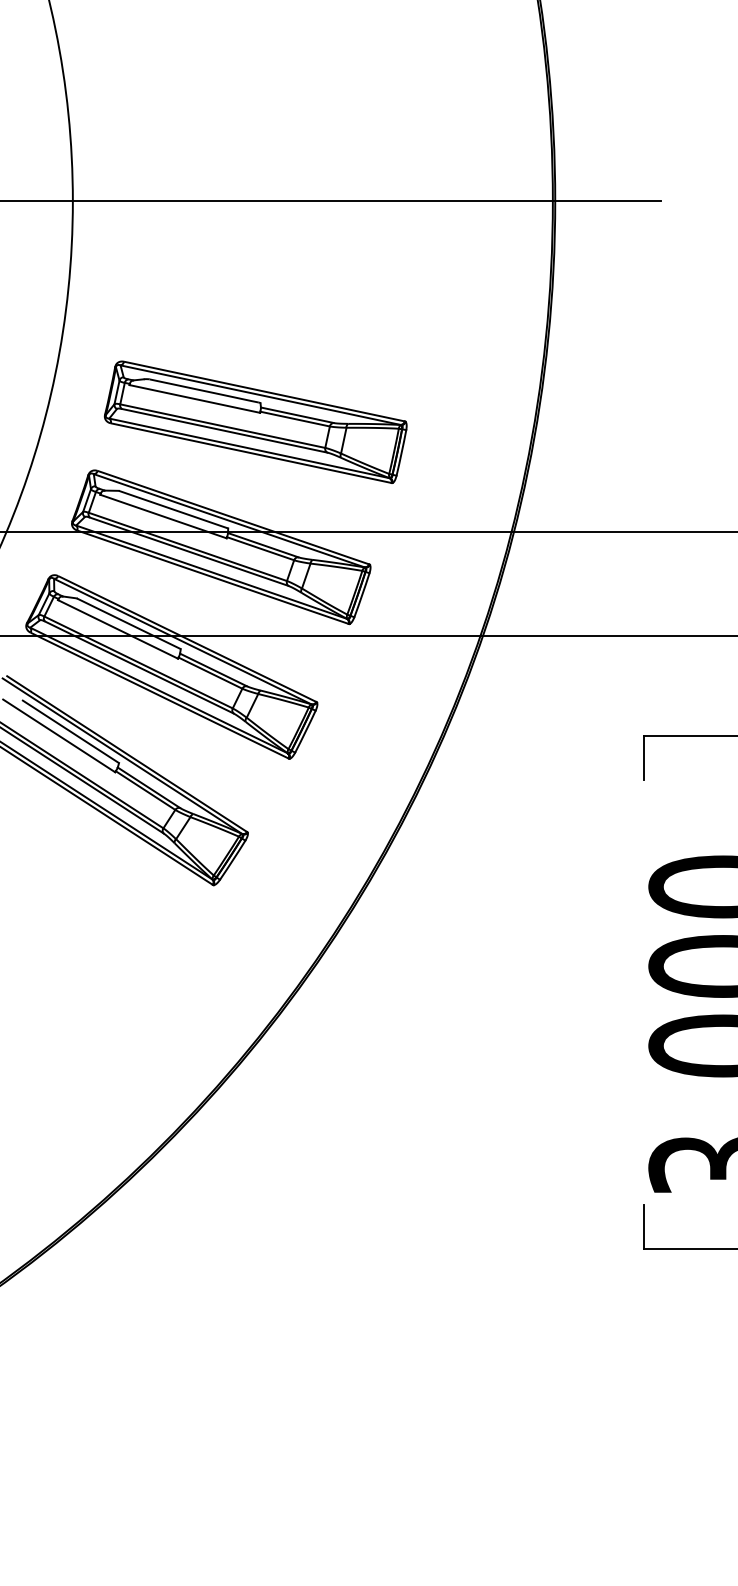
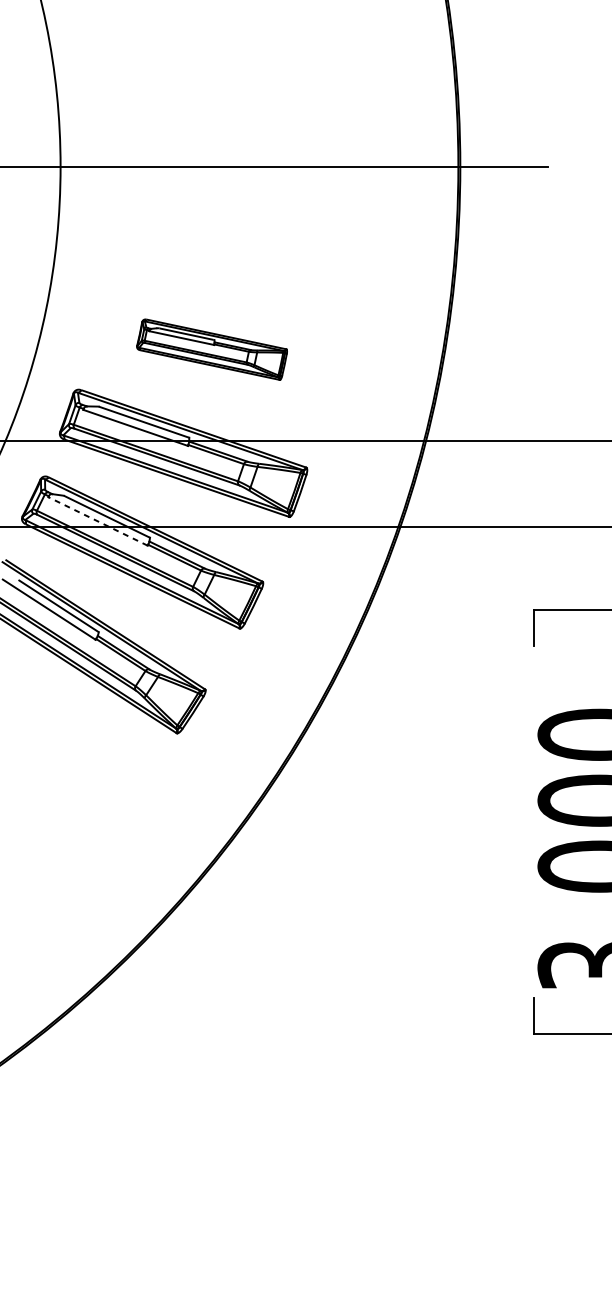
part: (255, 421) -> (211, 349), size x0.6
line: (118, 629) -> (98, 521), solid -> dashed

